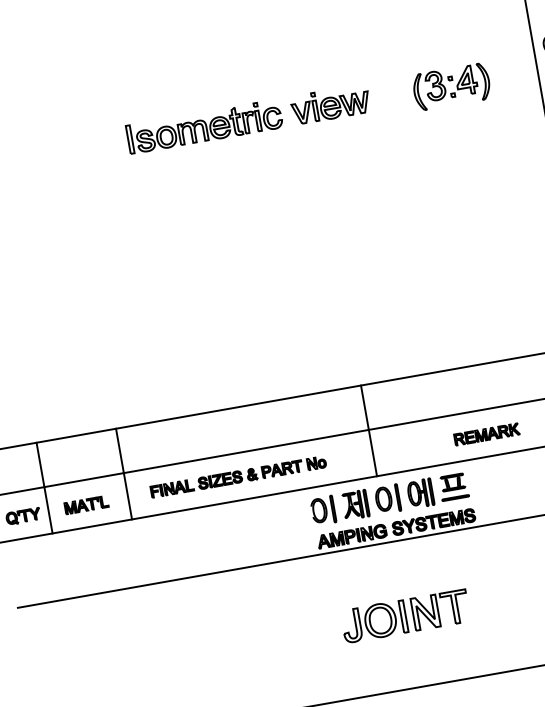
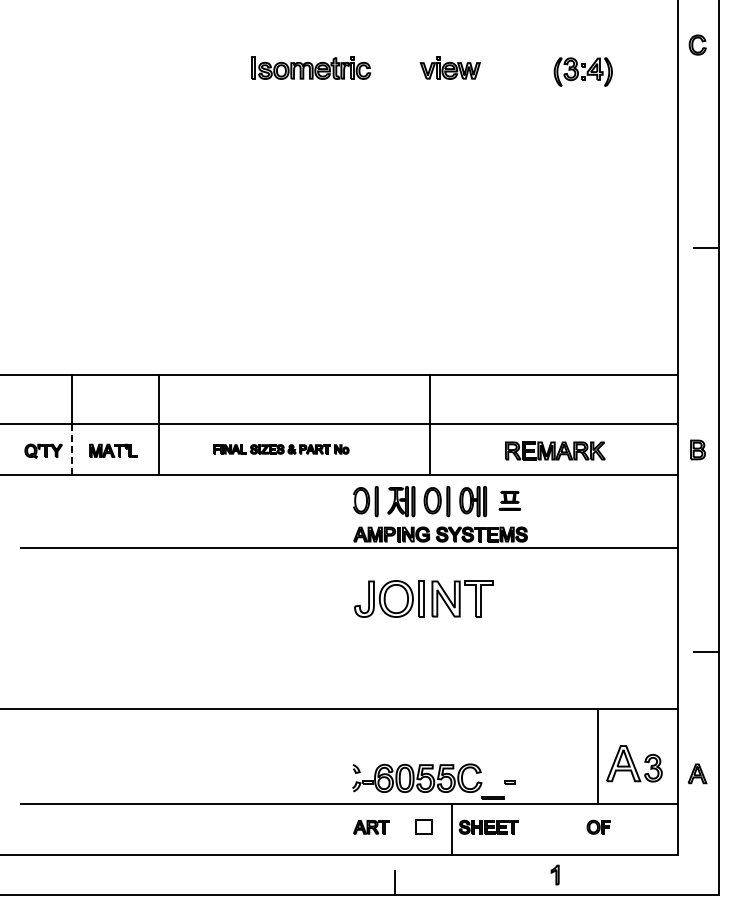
part: (451, 86) -> (583, 71), size x0.7
part: (330, 103) -> (450, 67), size x0.7
part: (204, 126) -> (311, 67), size x0.7
part: (487, 434) -> (555, 450), size x1.4
part: (238, 477) -> (281, 449), size x0.7
part: (453, 486) -> (509, 500), size x0.7
line: (48, 510) -> (71, 449), solid -> dashed
part: (405, 615) -> (423, 598), moved

